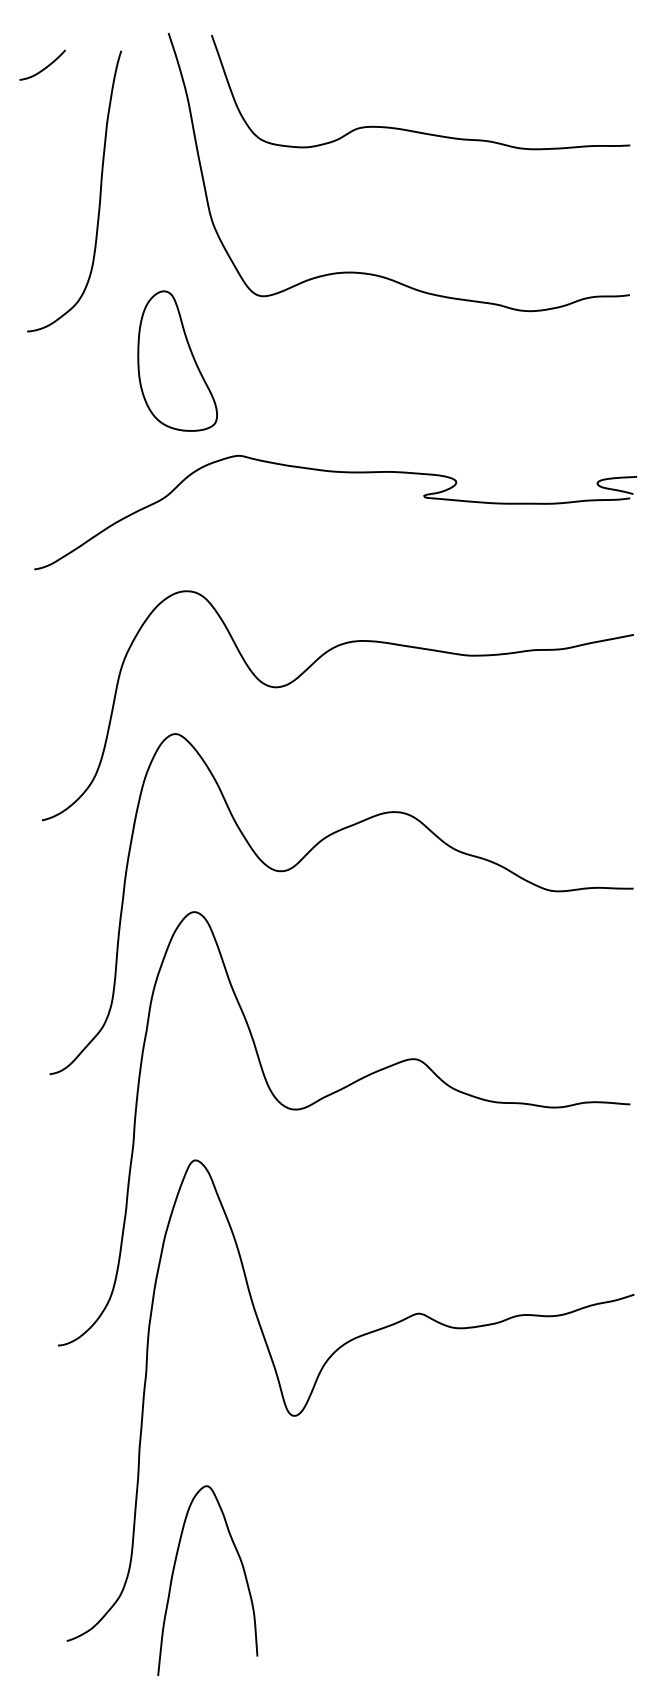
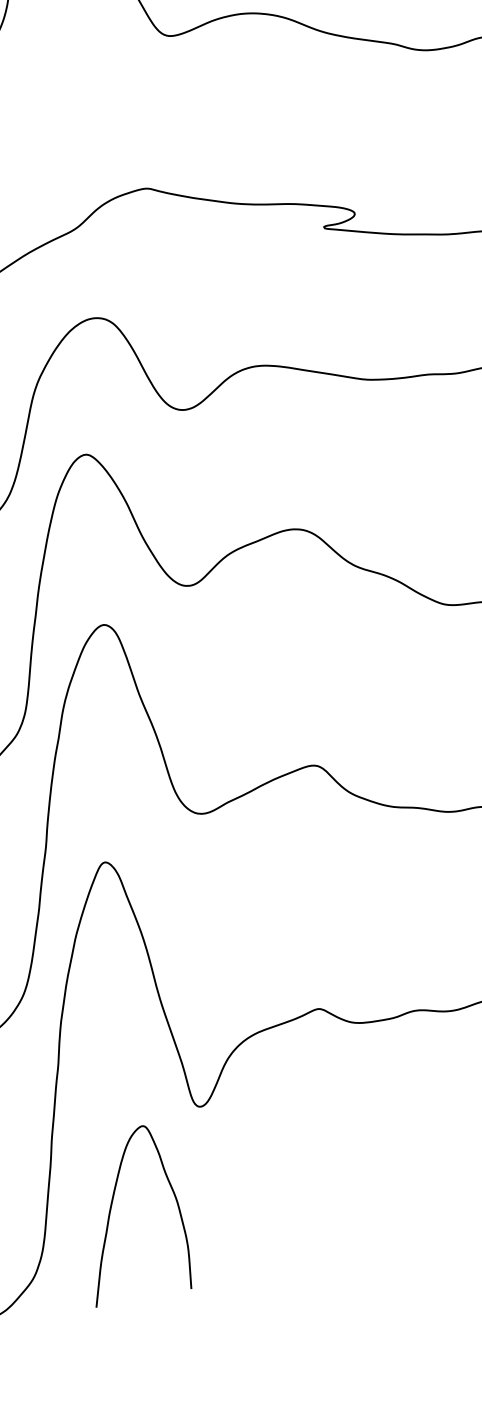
part: (177, 360) -> (88, 97), removed
curve: (174, 1571) -> (112, 1207), moved

